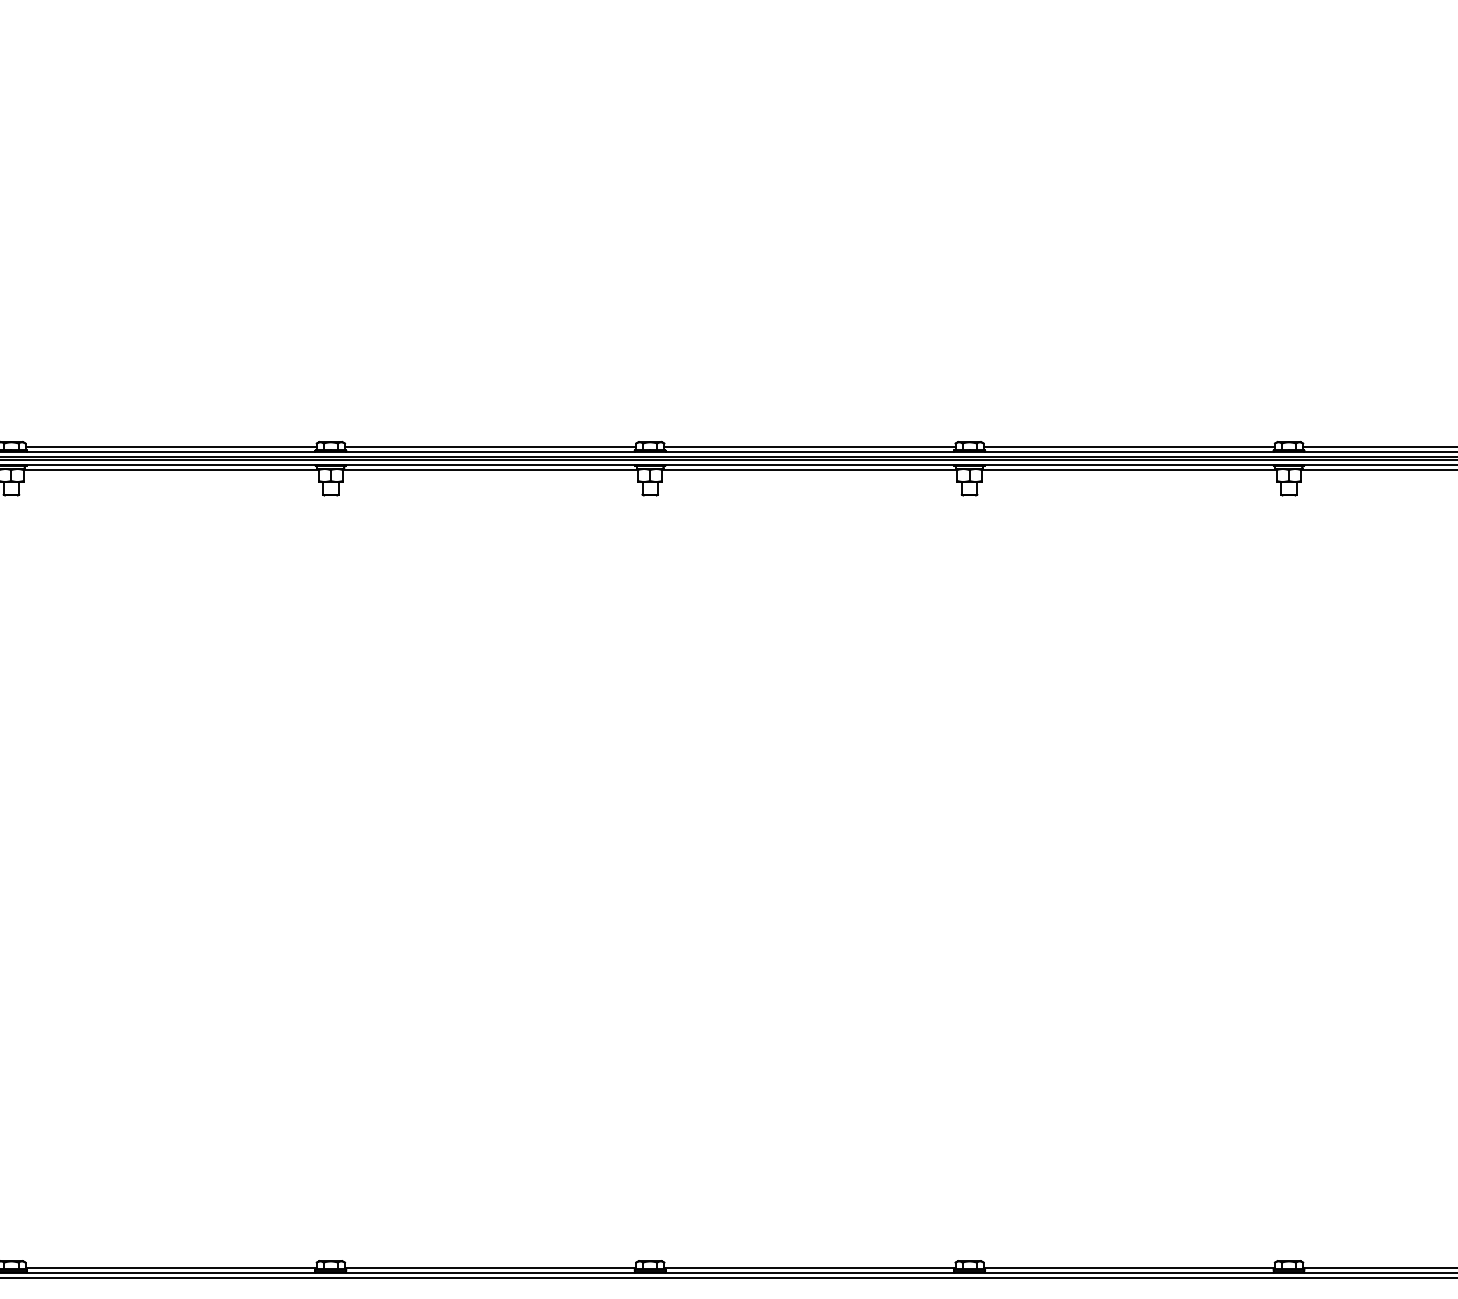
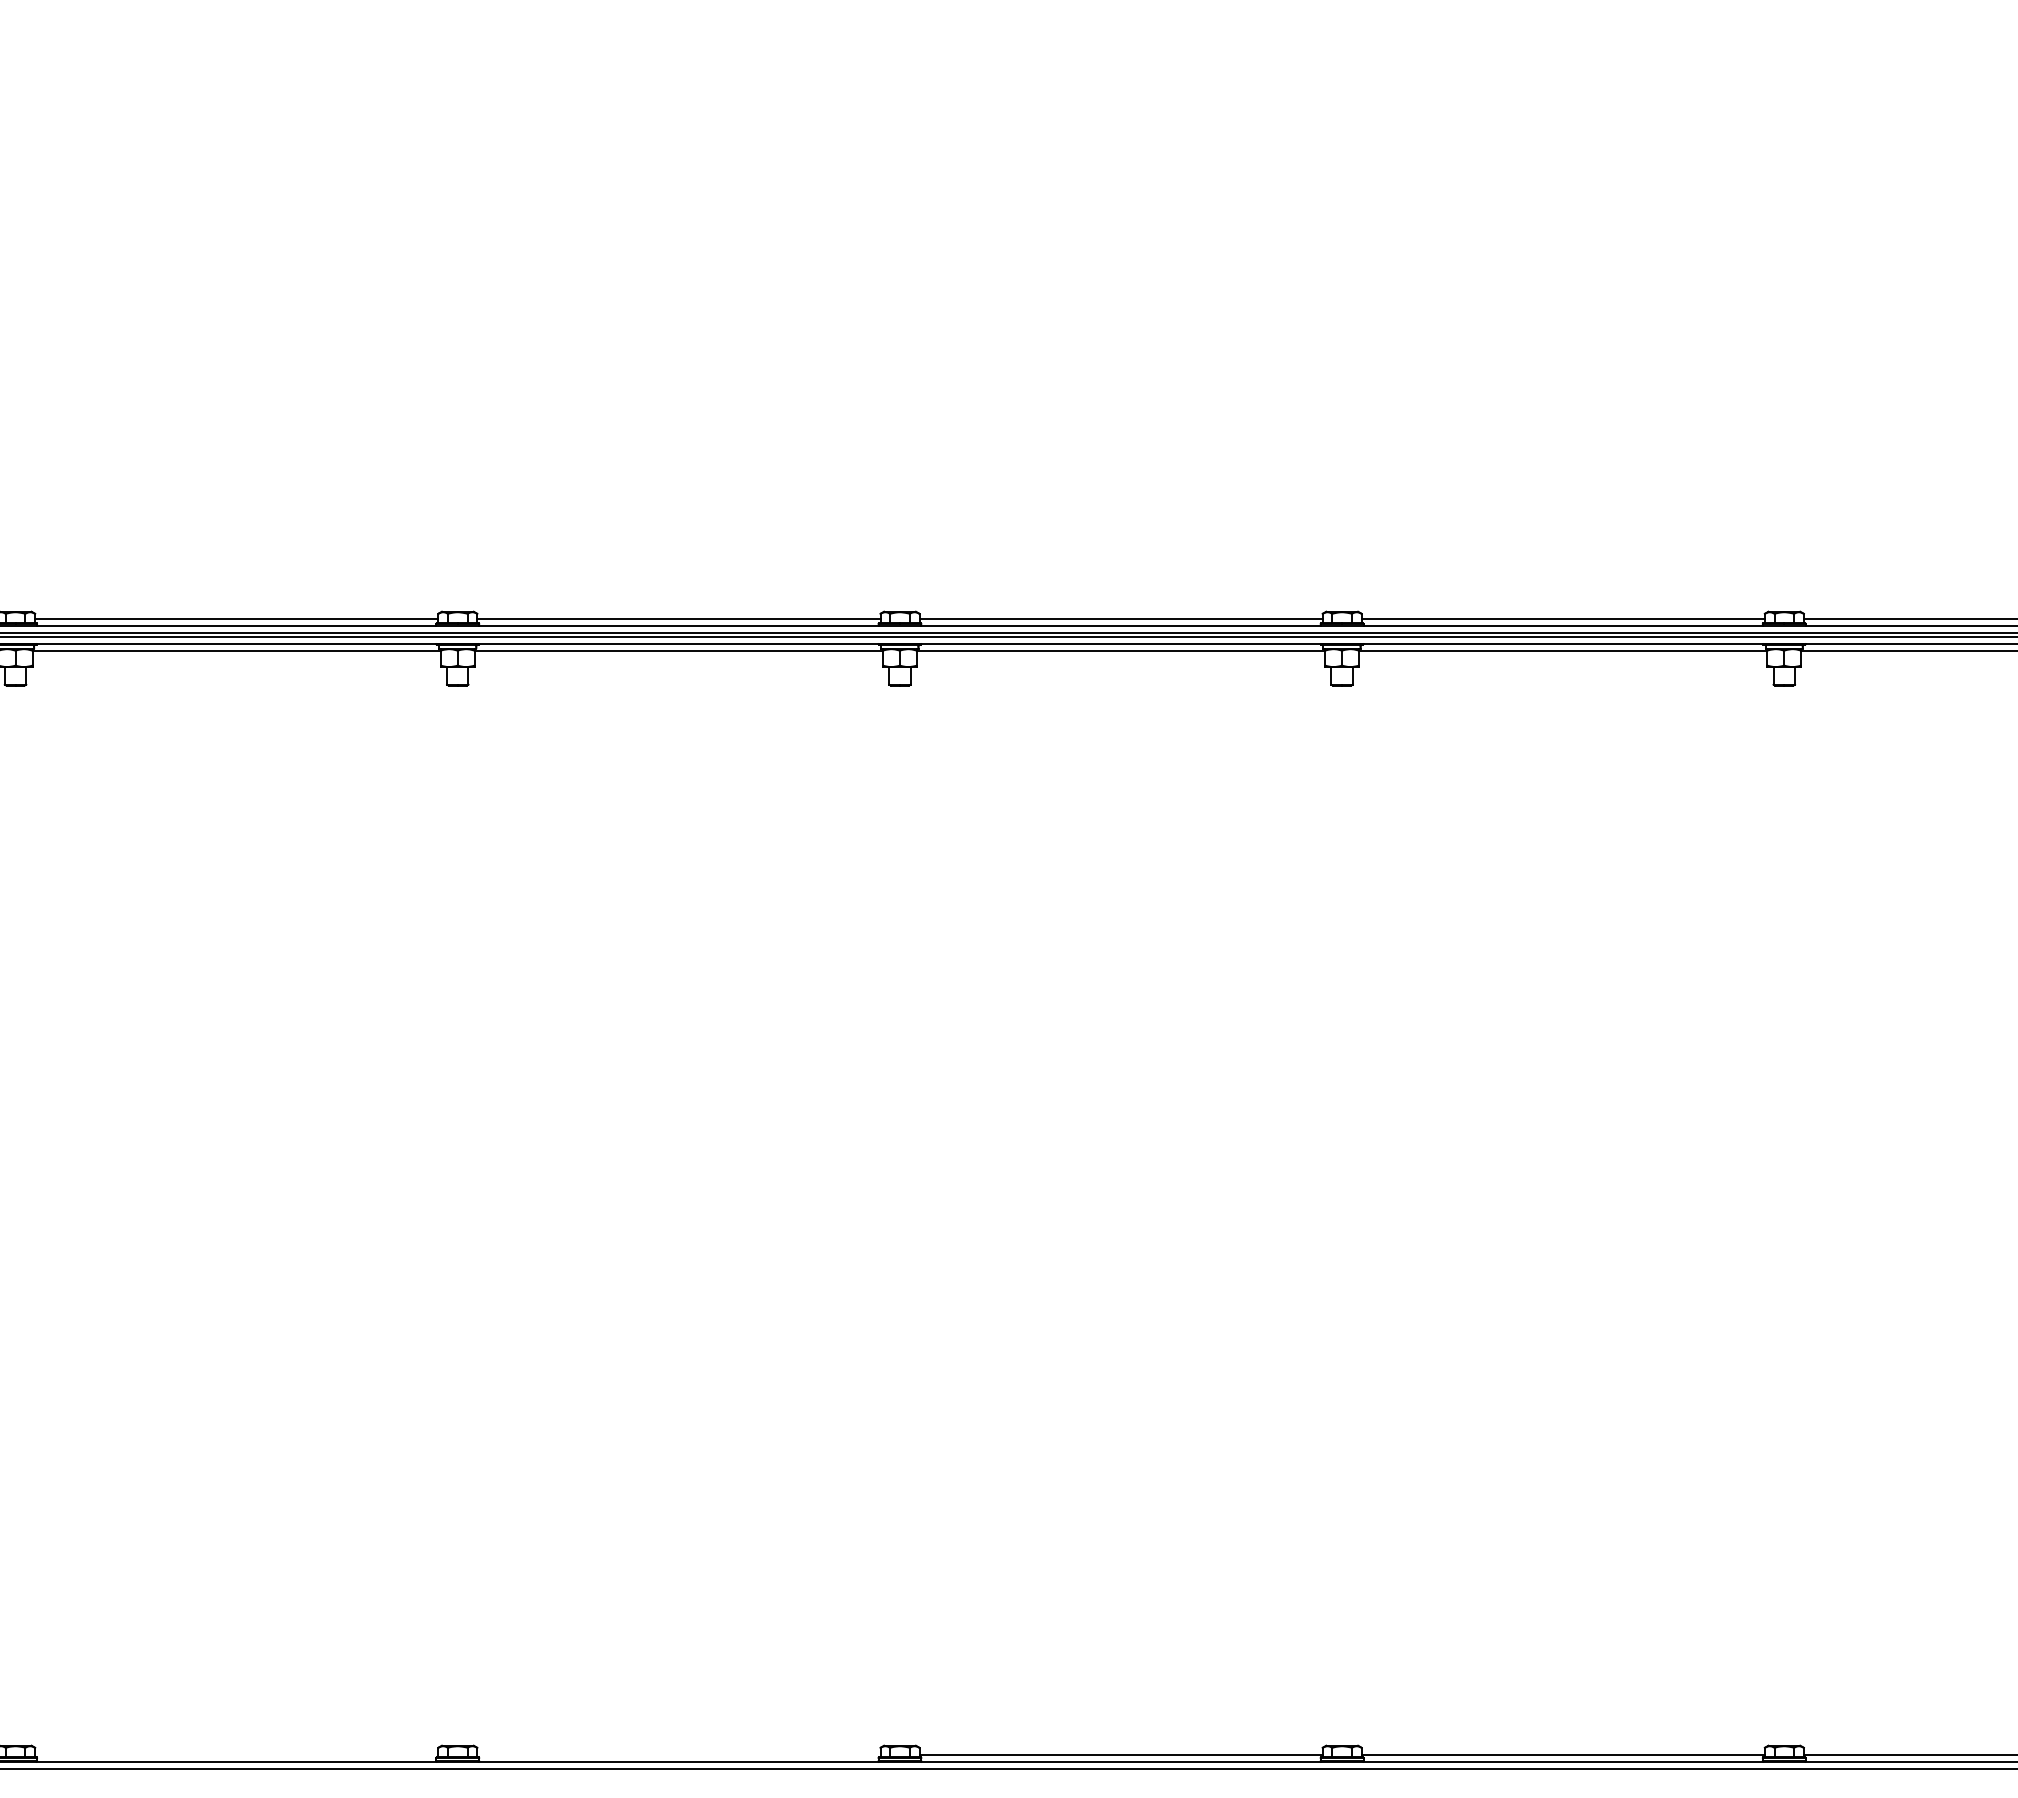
line: (171, 1267) -> (236, 1754), removed
line: (490, 1267) -> (678, 1754), removed

